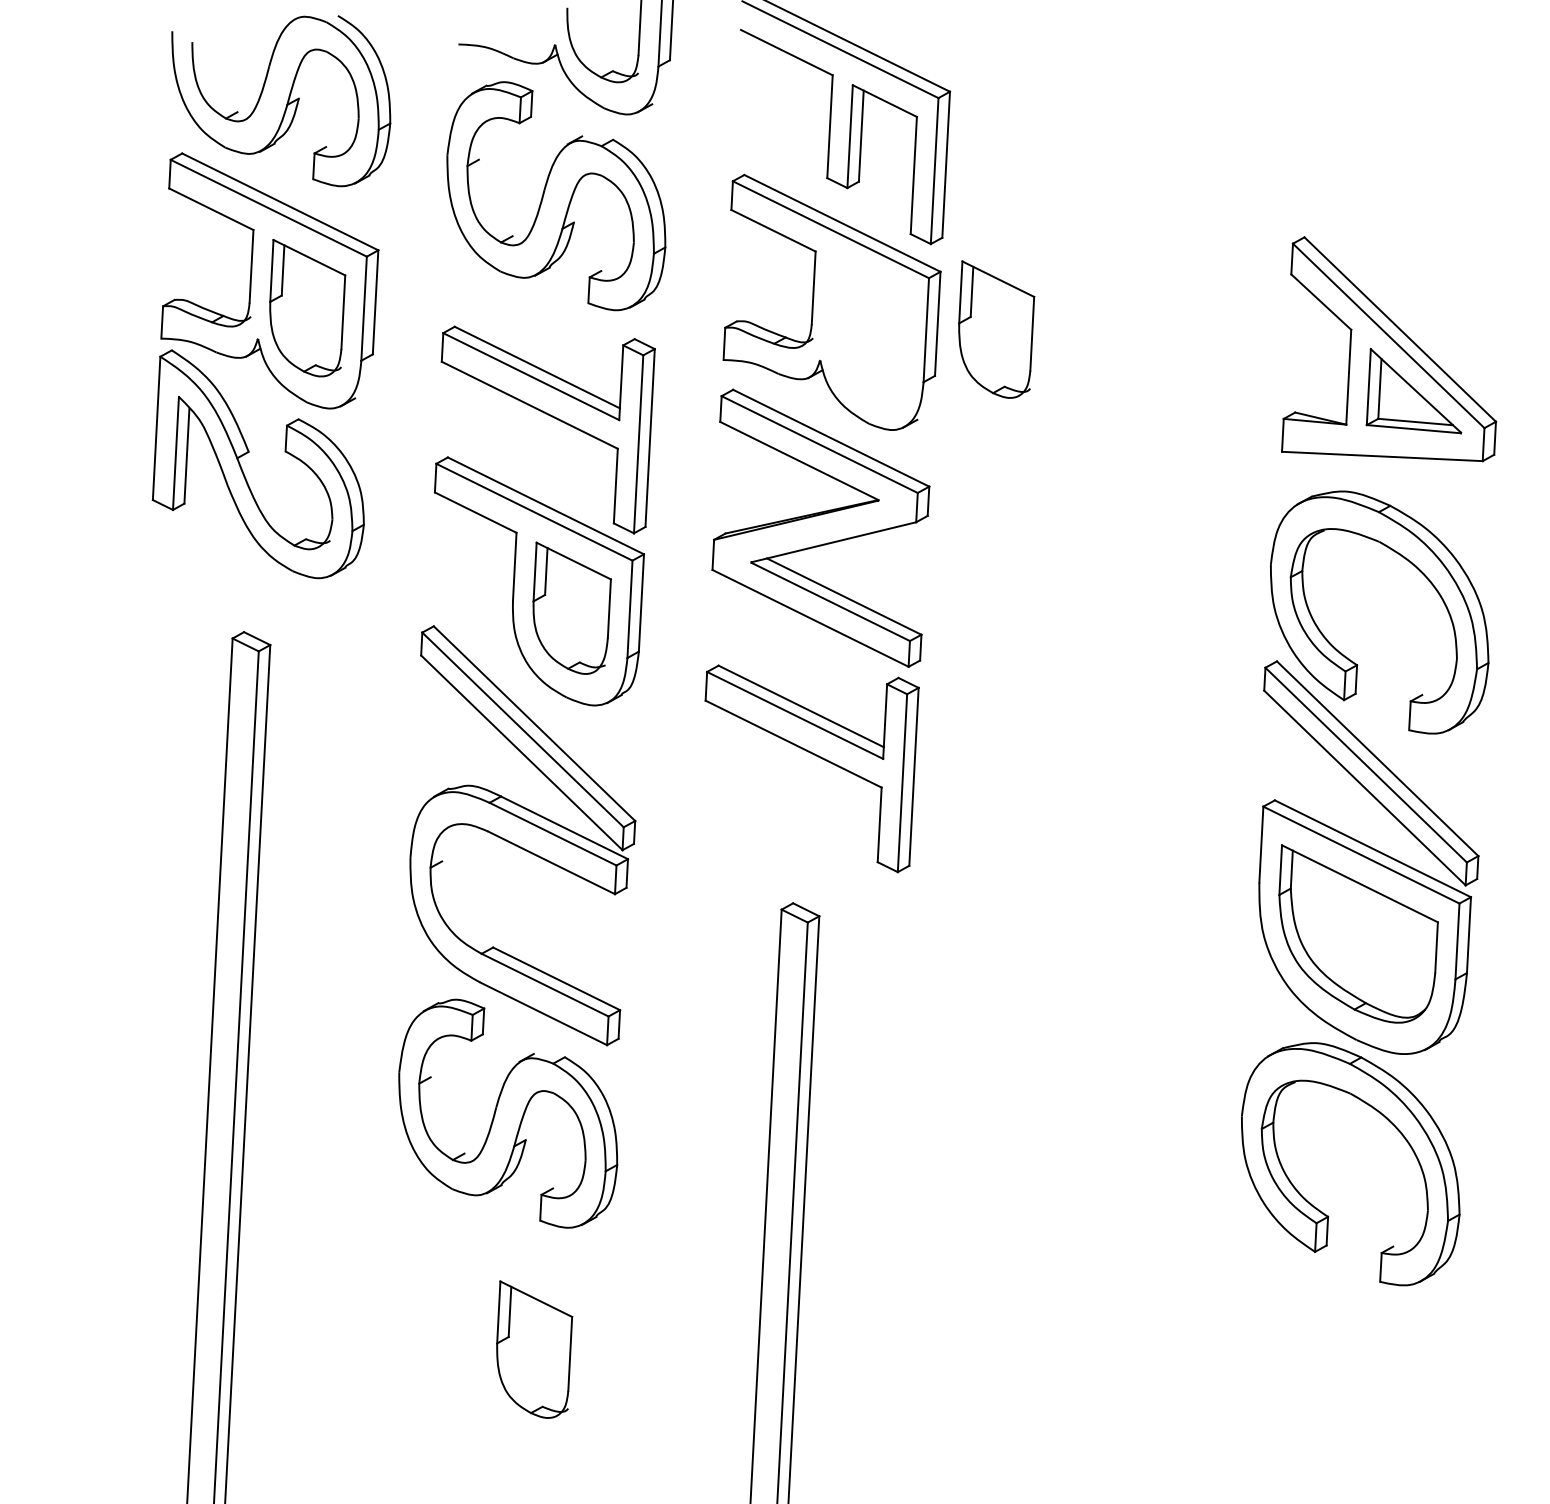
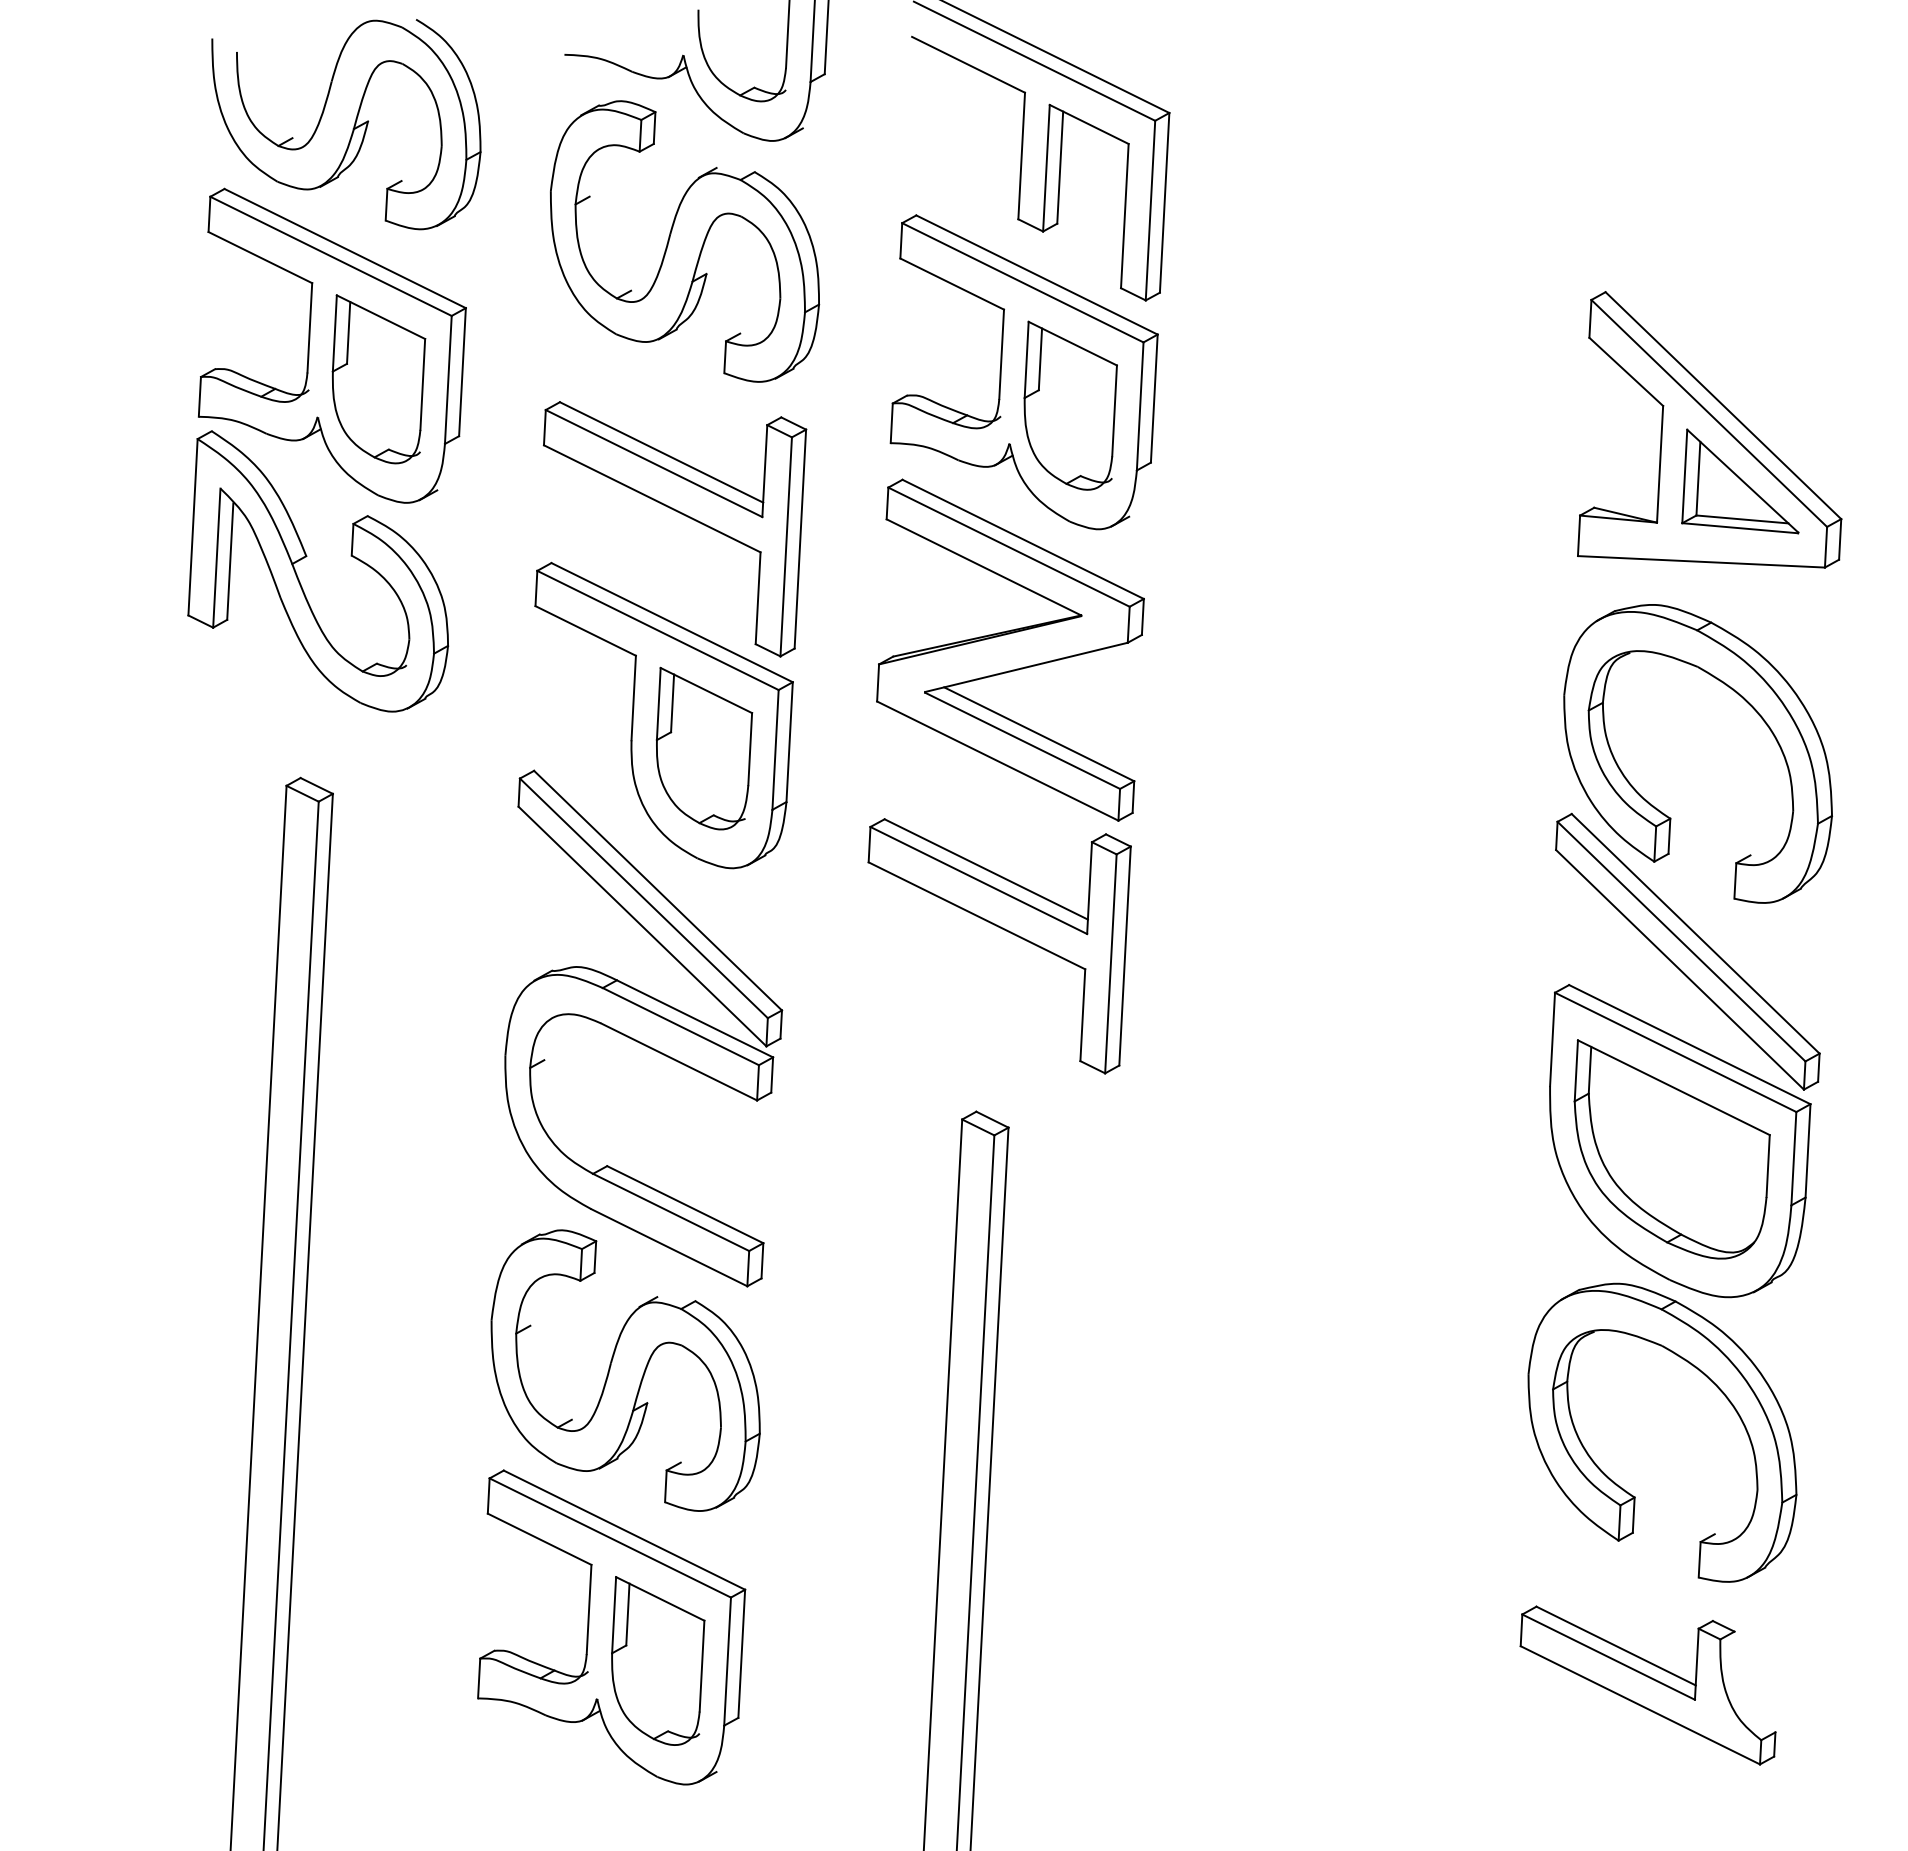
part: (996, 329) -> (1070, 405), moved
part: (496, 1322) -> (611, 1627), added
part: (1338, 1369) -> (1647, 1685), added

